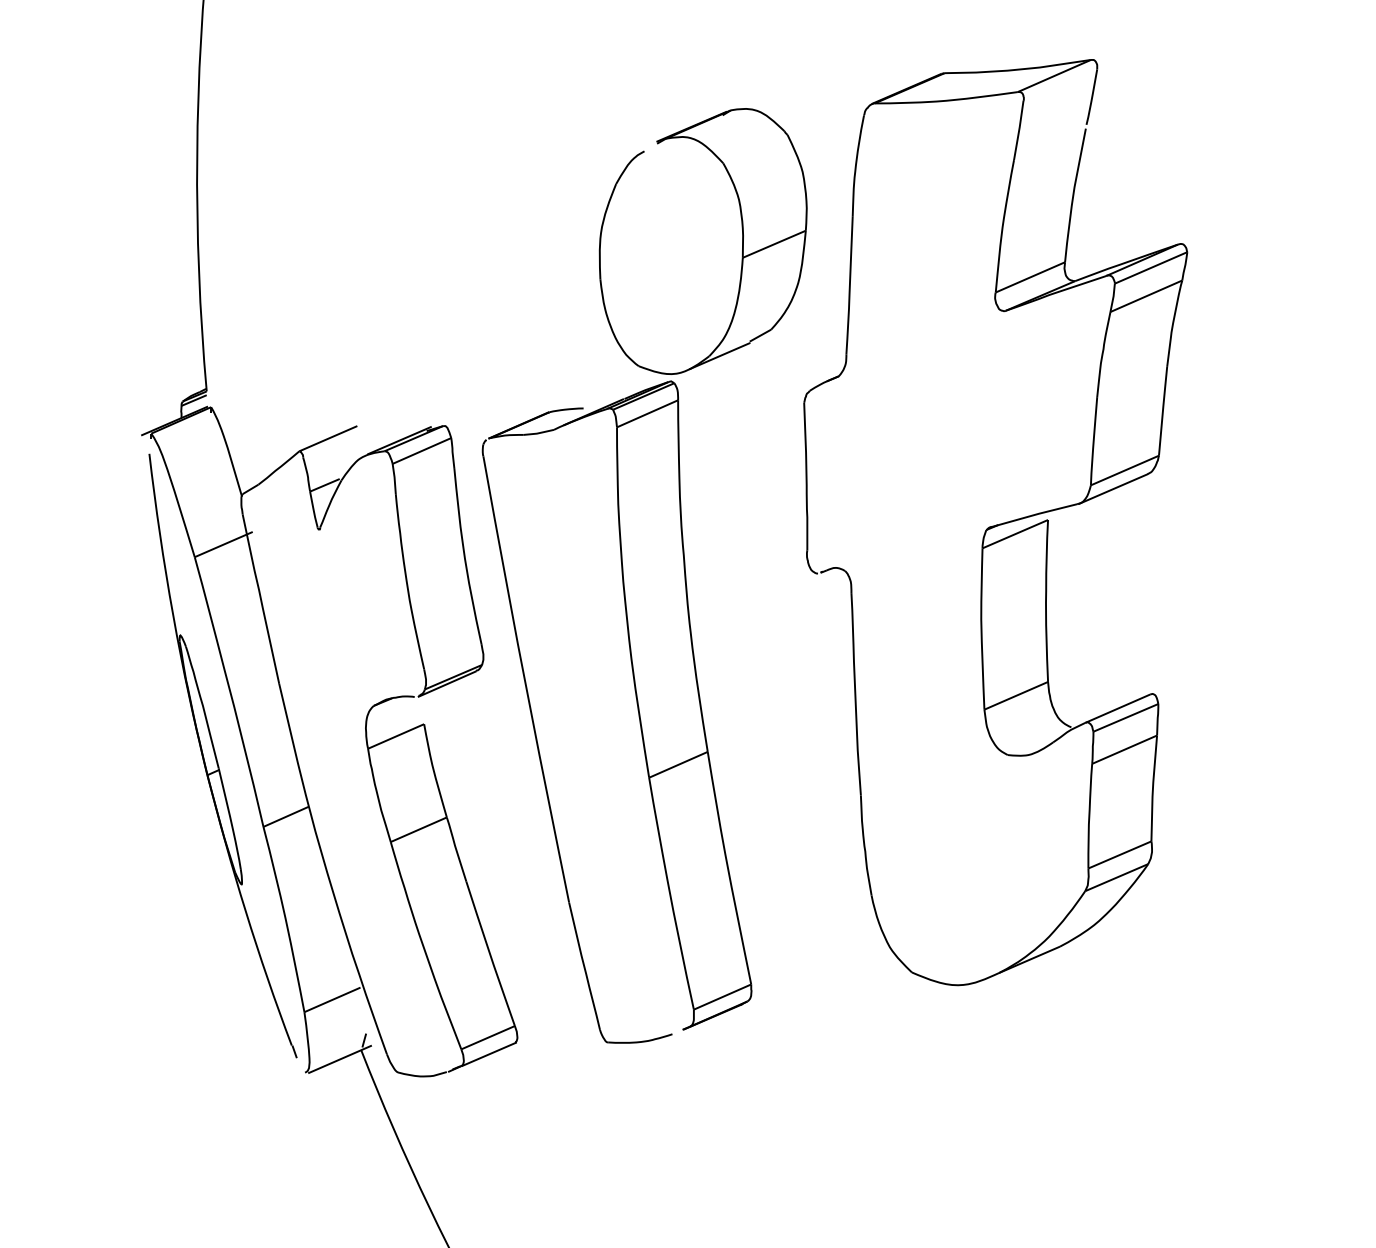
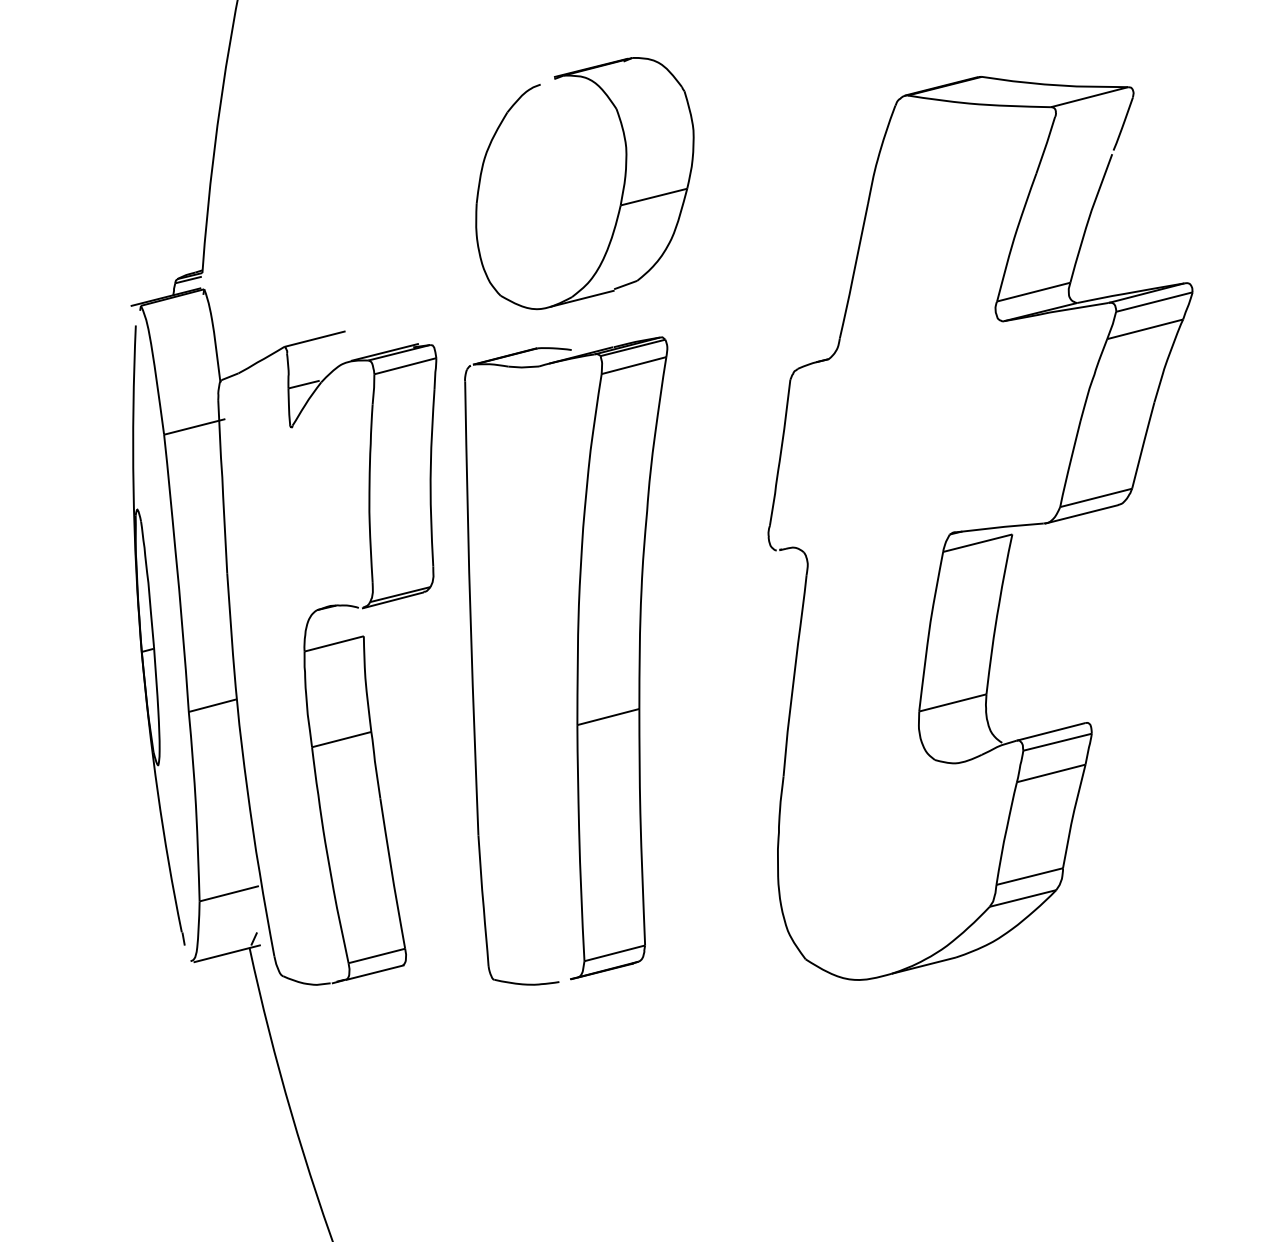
part: (742, 241) -> (623, 189), moved

